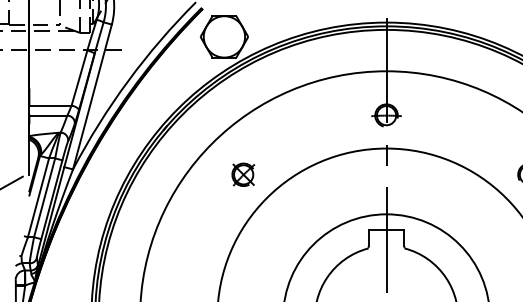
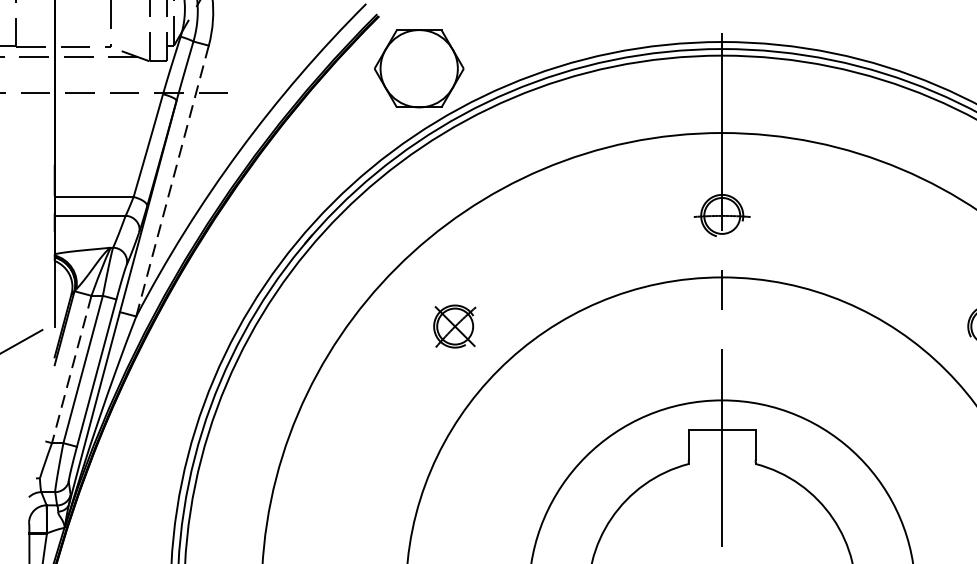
line: (92, 97) -> (172, 182), solid -> dashed
line: (38, 197) -> (71, 368), solid -> dashed

